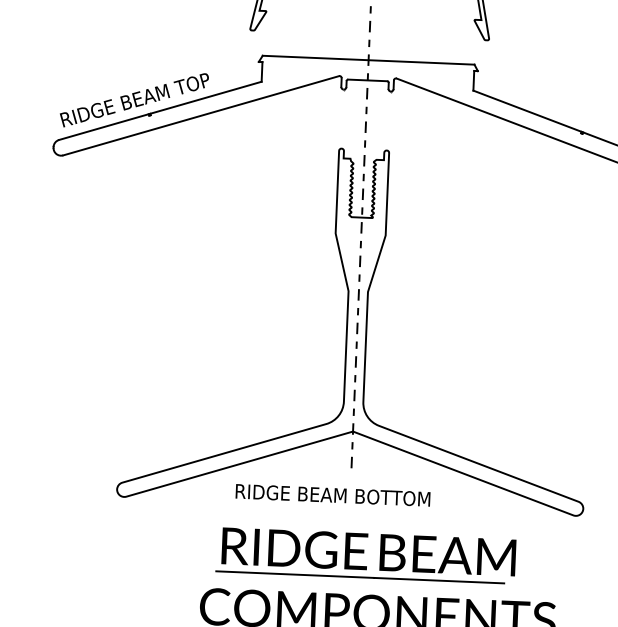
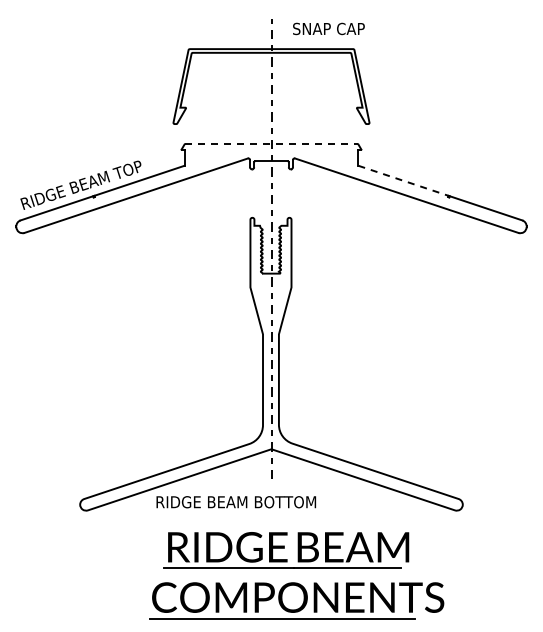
line: (368, 60) -> (271, 144), solid -> dashed
line: (527, 110) -> (403, 180), solid -> dashed
text: (333, 495) -> (236, 502), moved

